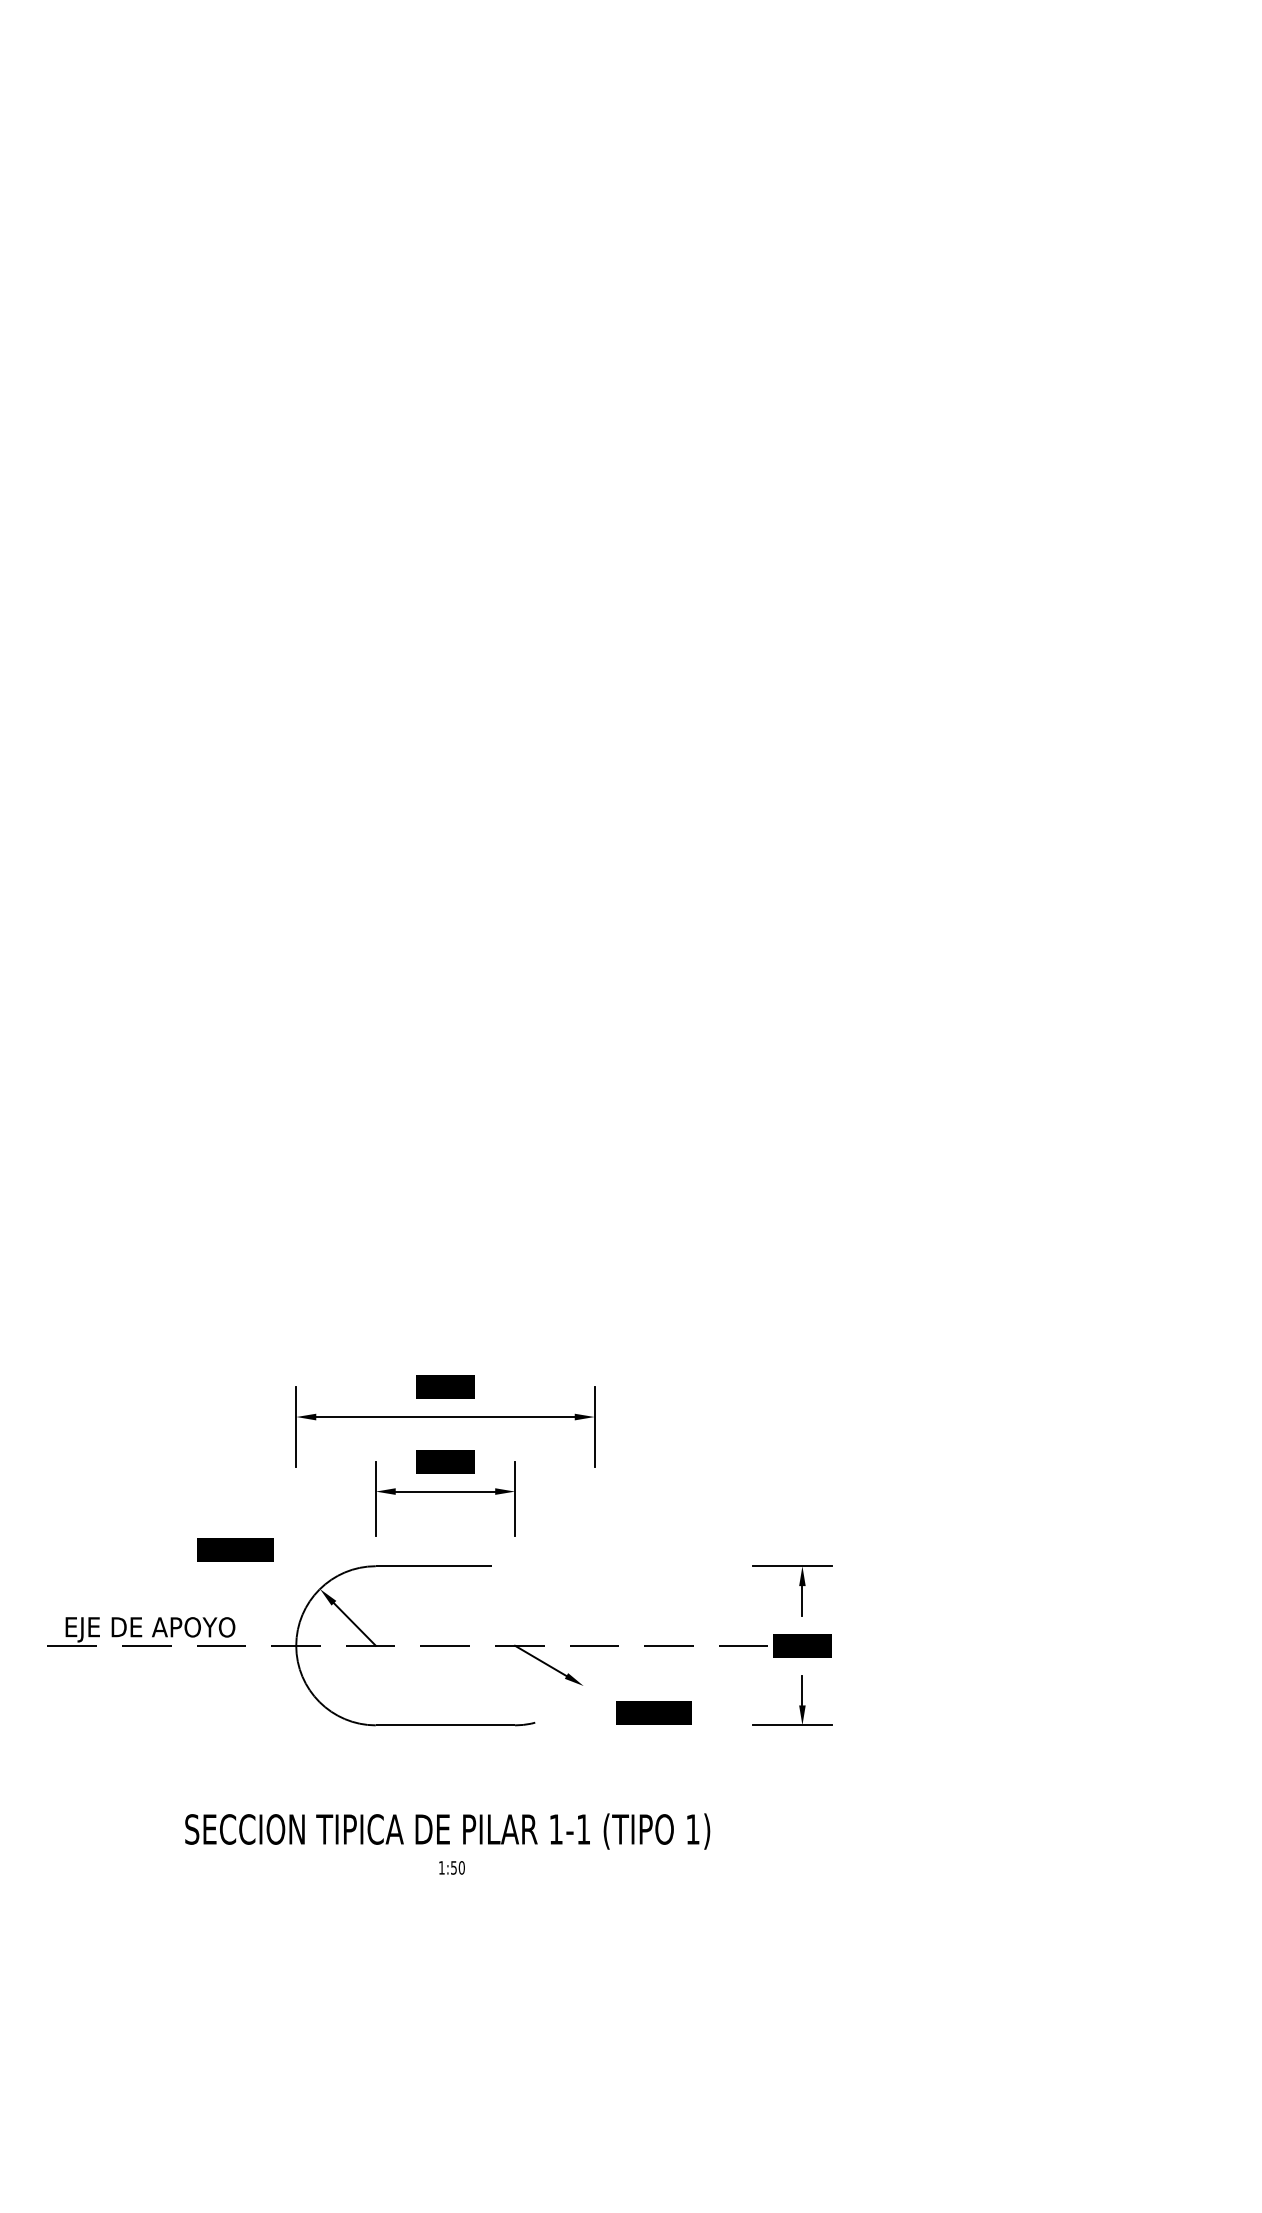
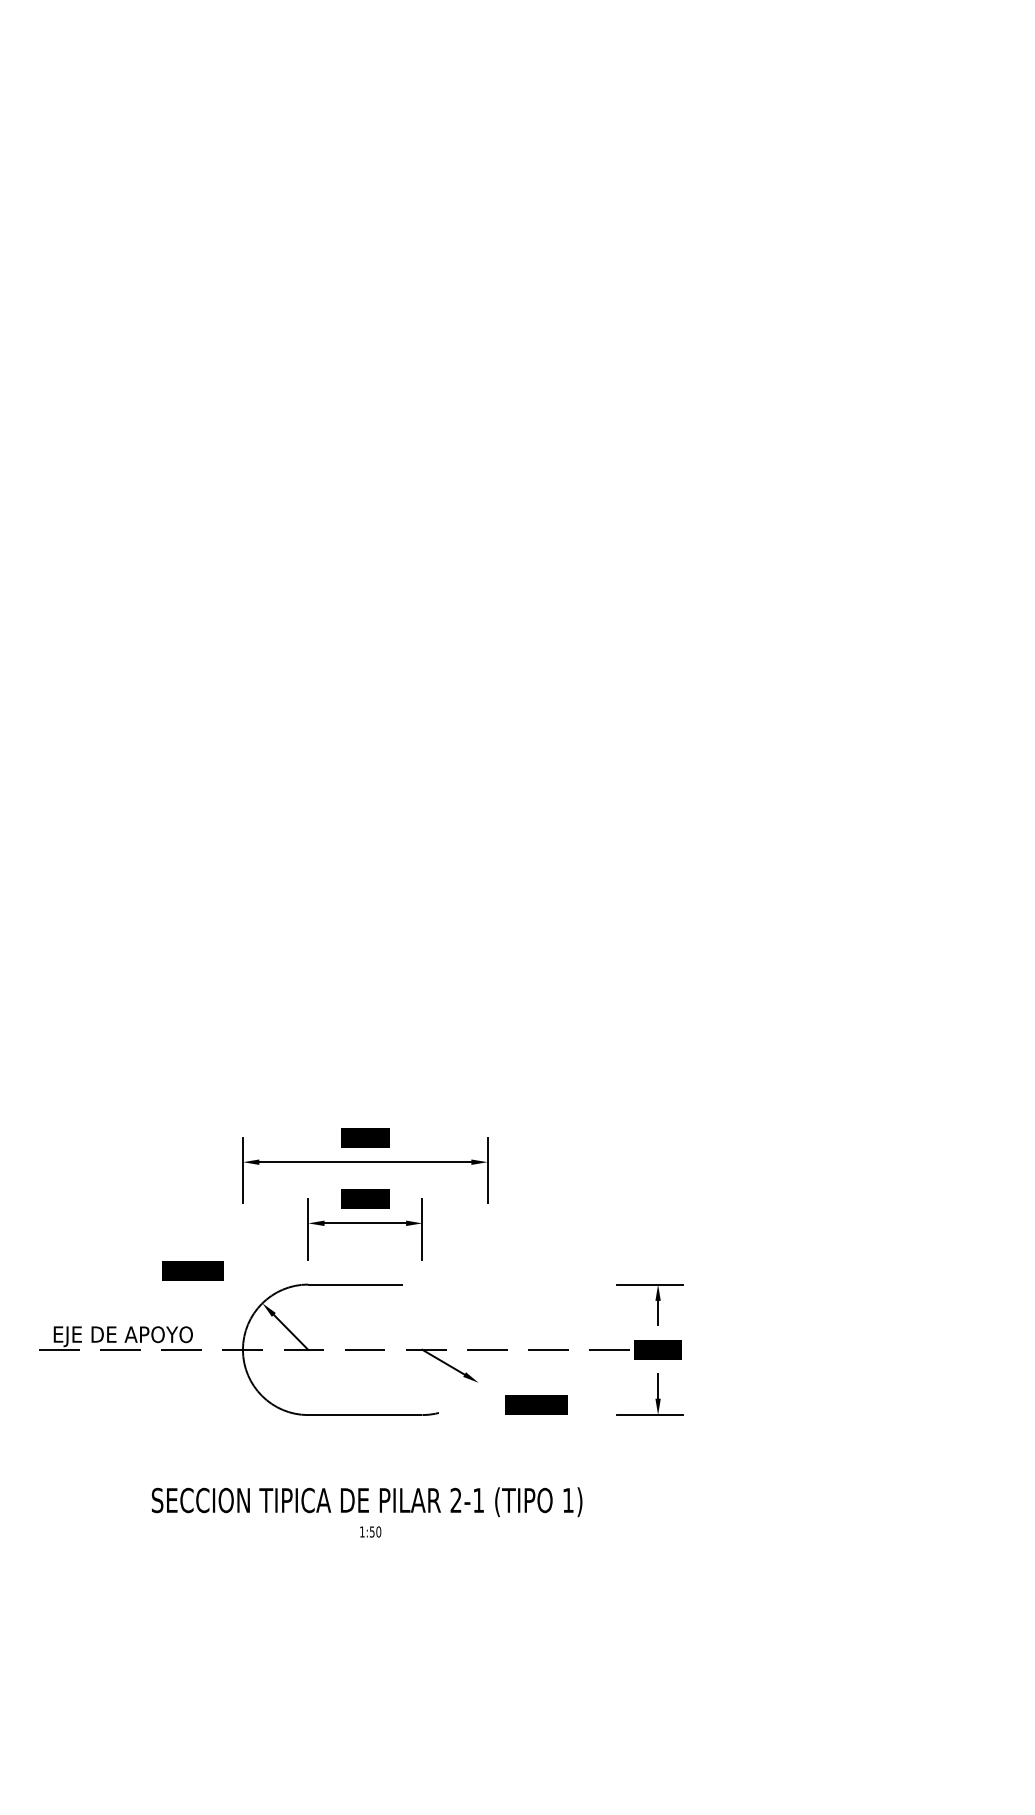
text: (555, 1829) -> (455, 1500), 1-1 -> 2-1

